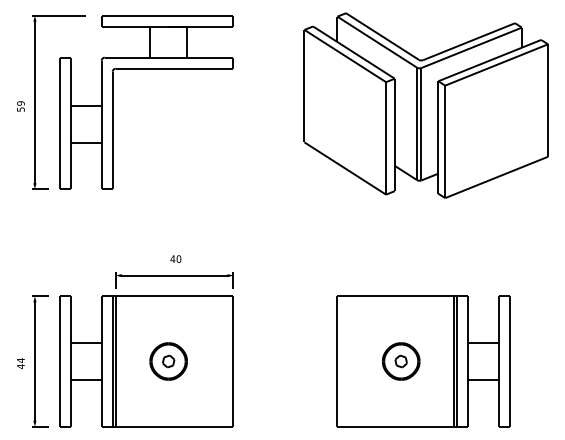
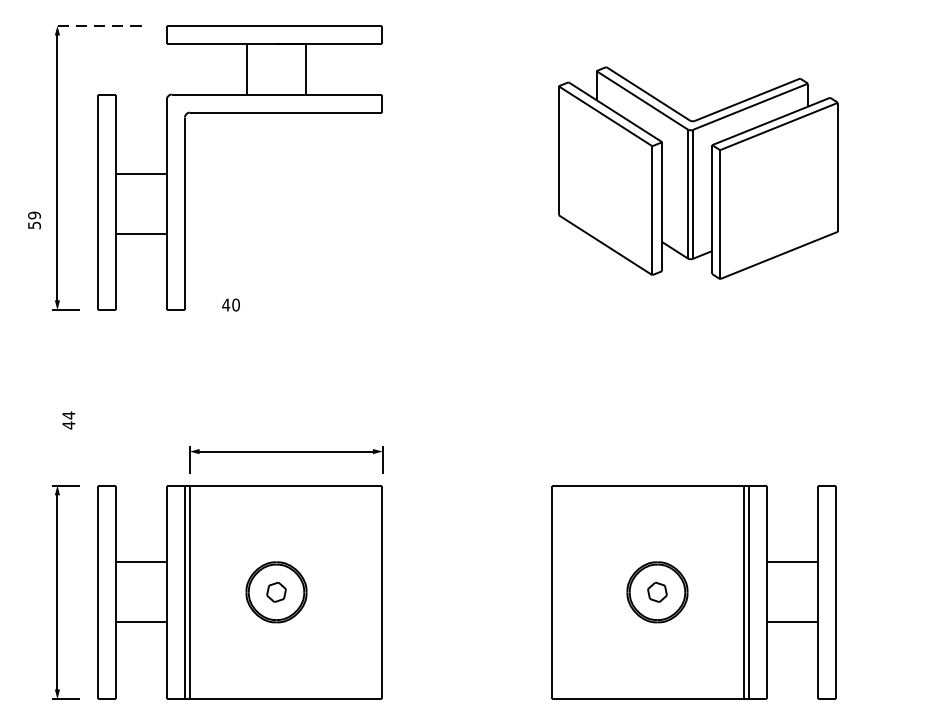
line: (58, 15) -> (96, 25), solid -> dashed
part: (425, 105) -> (697, 172), size x0.7
text: (20, 106) -> (33, 220), moved
text: (175, 258) -> (230, 303), moved
text: (20, 363) -> (68, 420), moved

